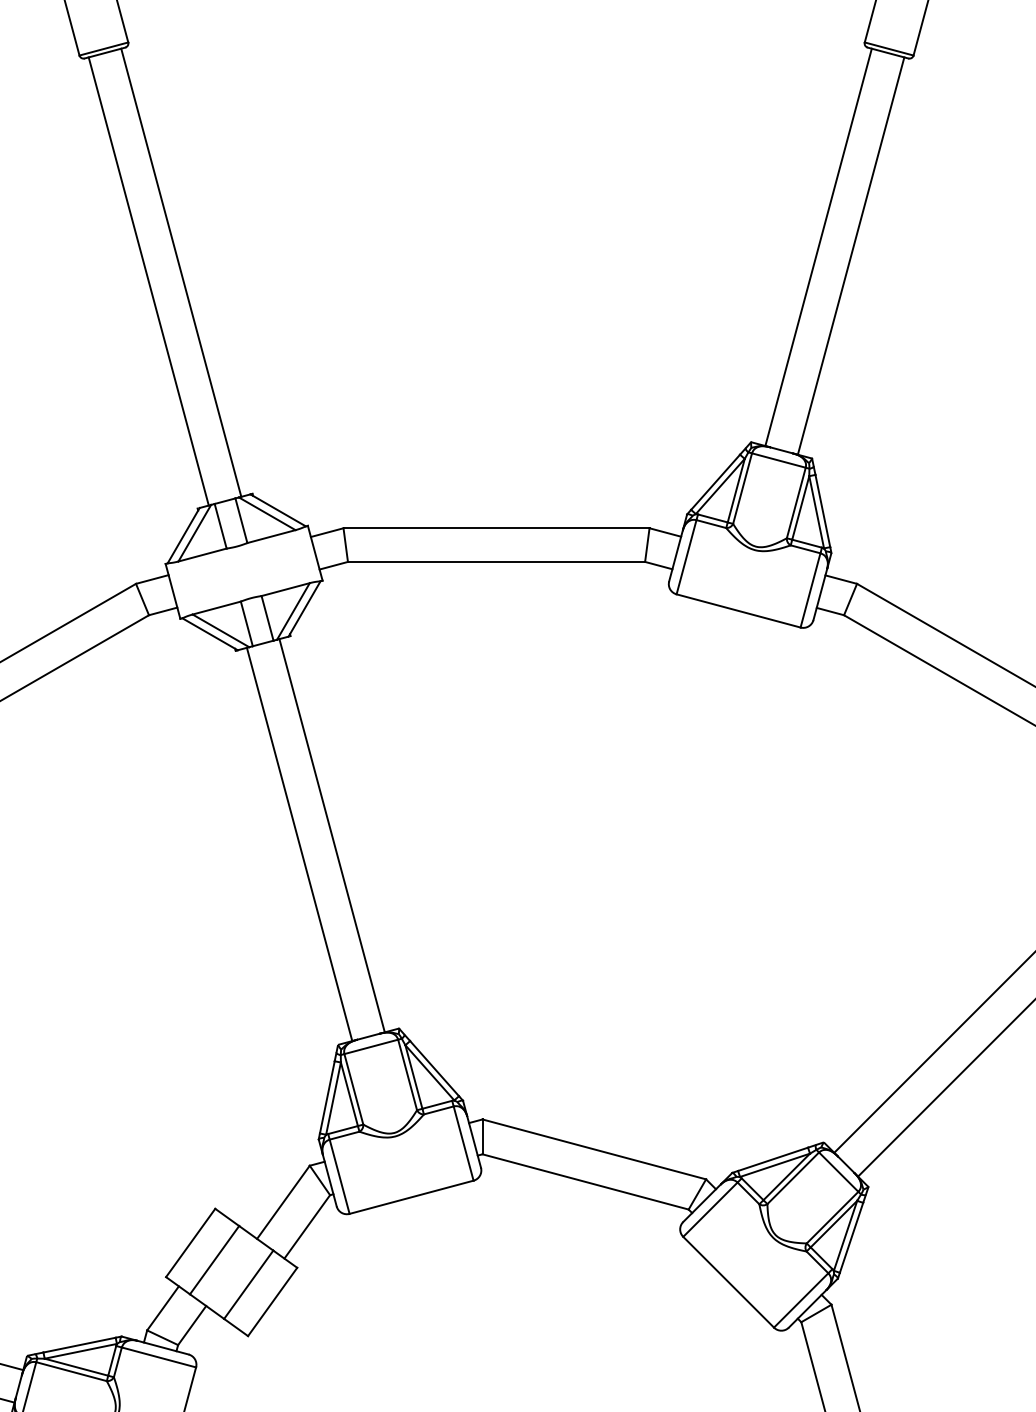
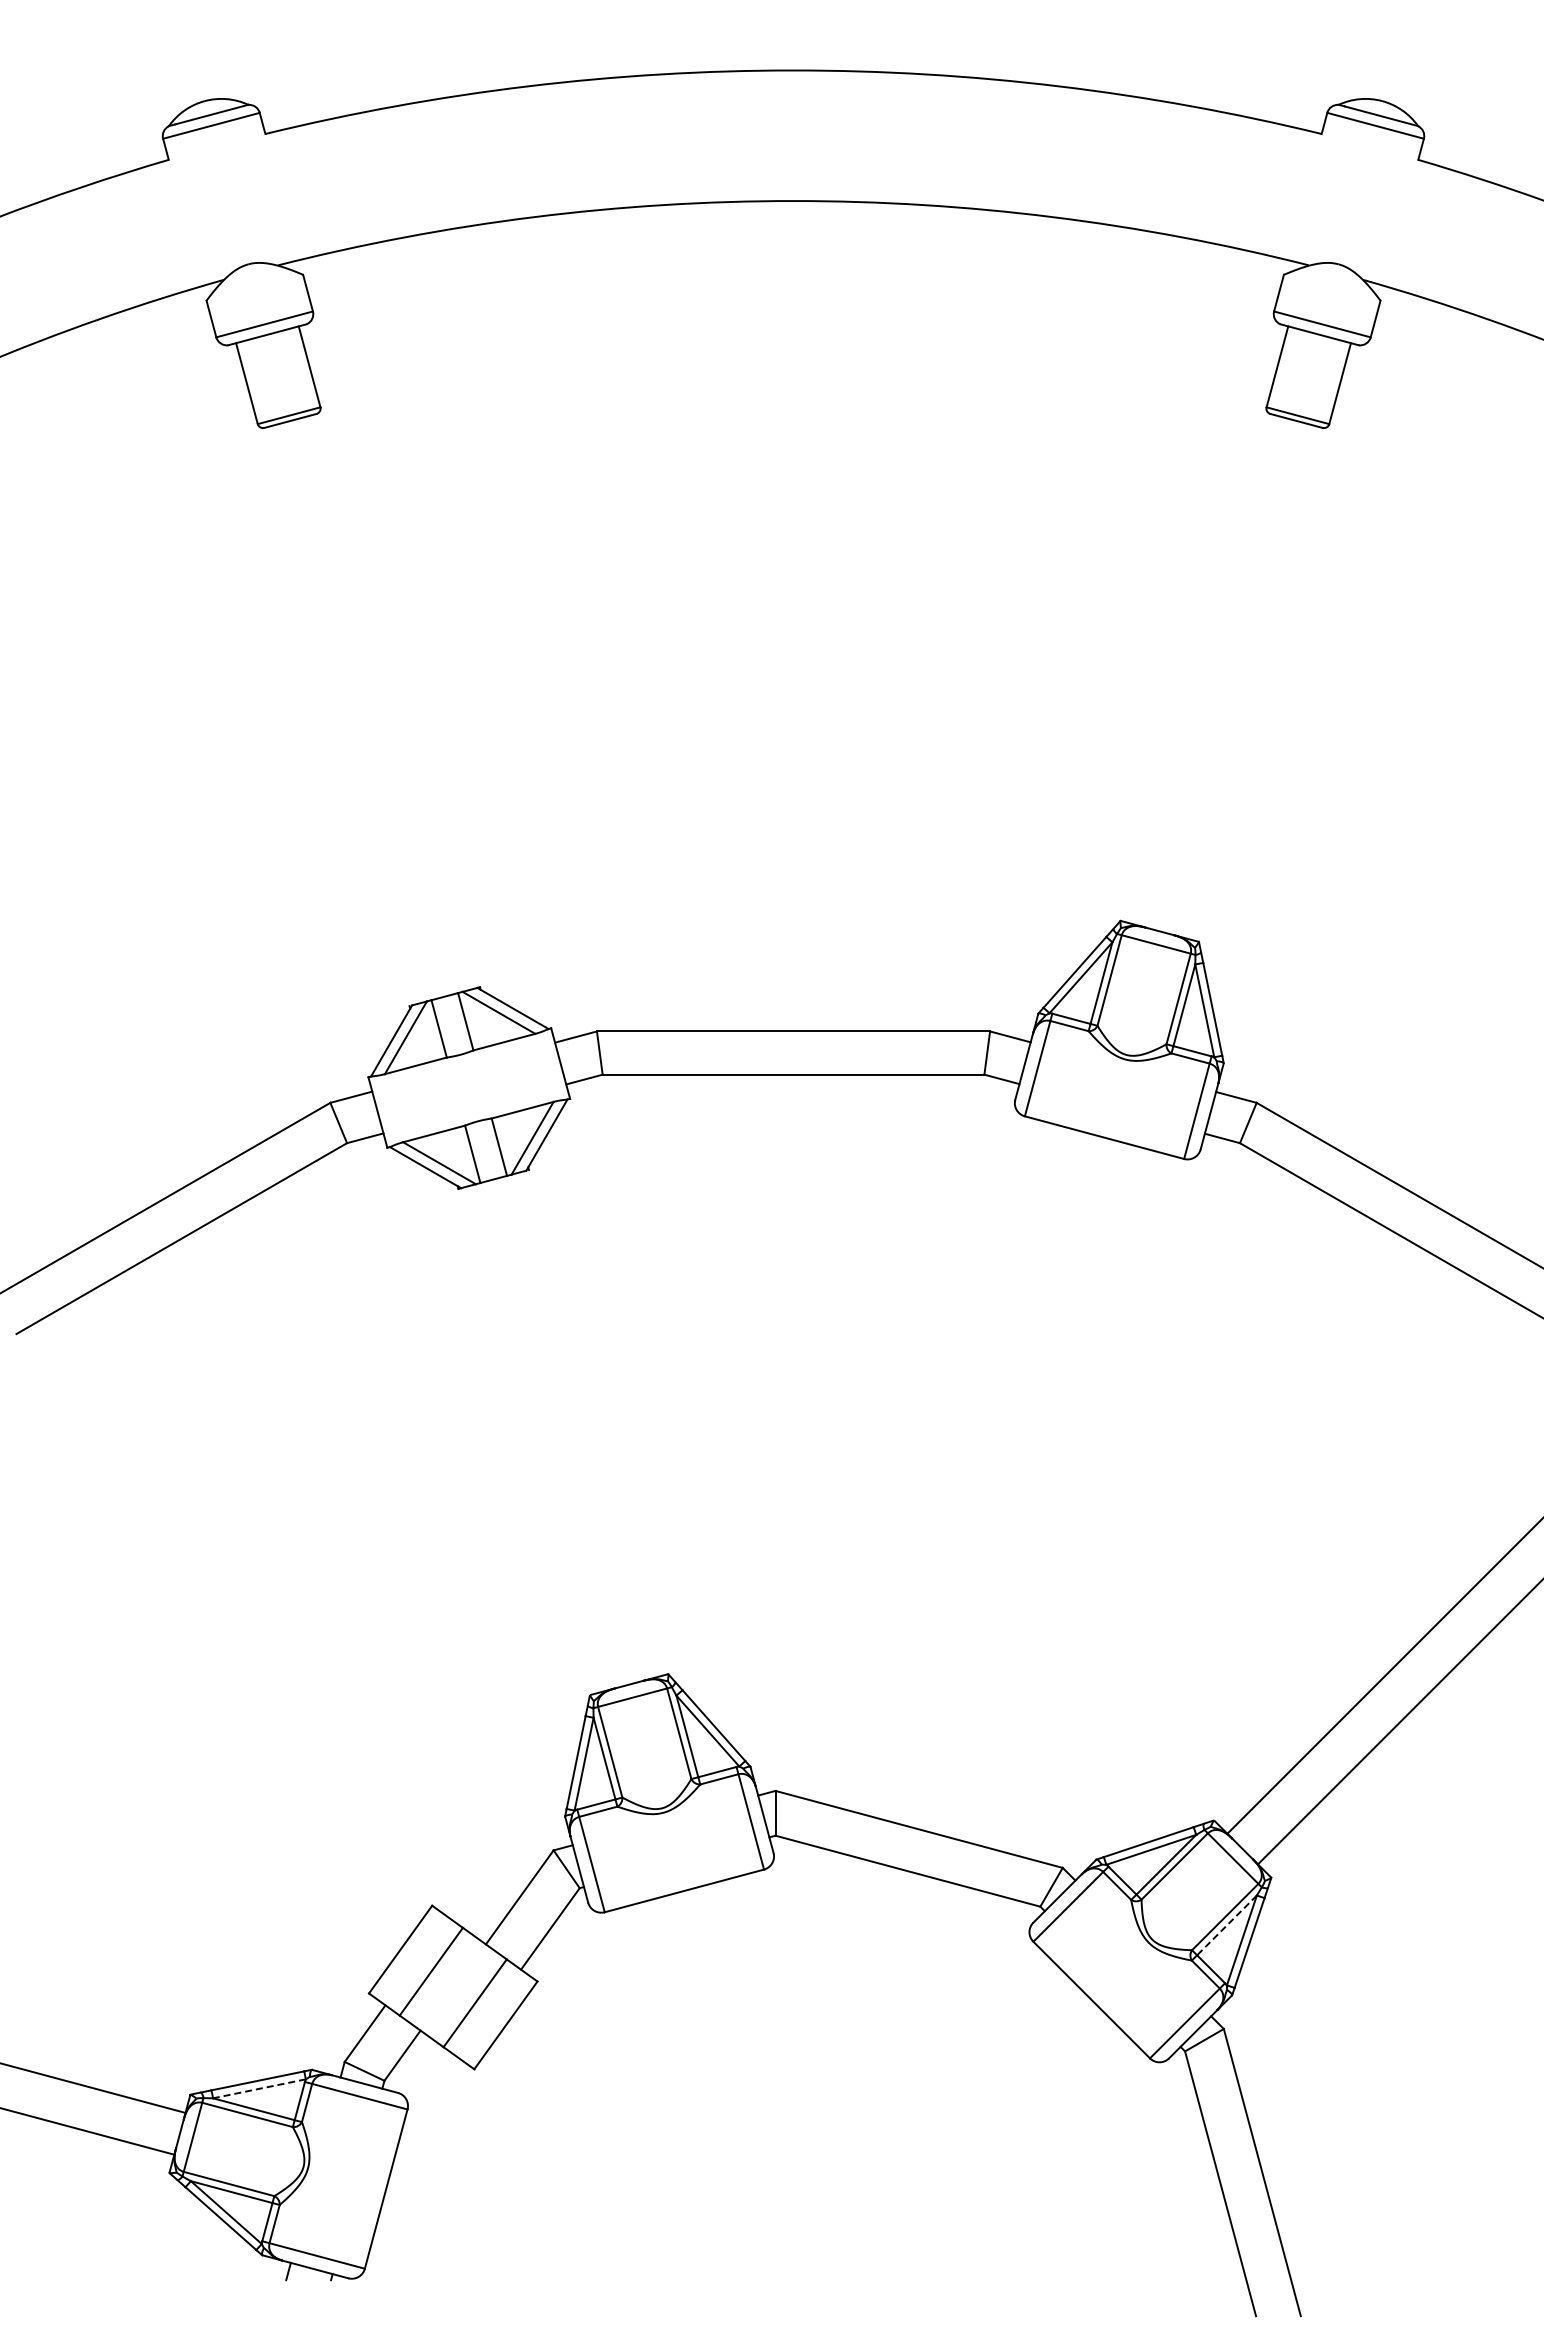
line: (817, 247) -> (1206, 670), removed
line: (850, 255) -> (1248, 681), removed
line: (181, 272) -> (388, 703), removed
line: (148, 281) -> (346, 714), removed
line: (332, 835) -> (582, 1426), removed
line: (299, 844) -> (540, 1437), removed
line: (833, 1224) -> (1226, 1925), solid -> dashed
line: (80, 1351) -> (259, 2088), solid -> dashed

